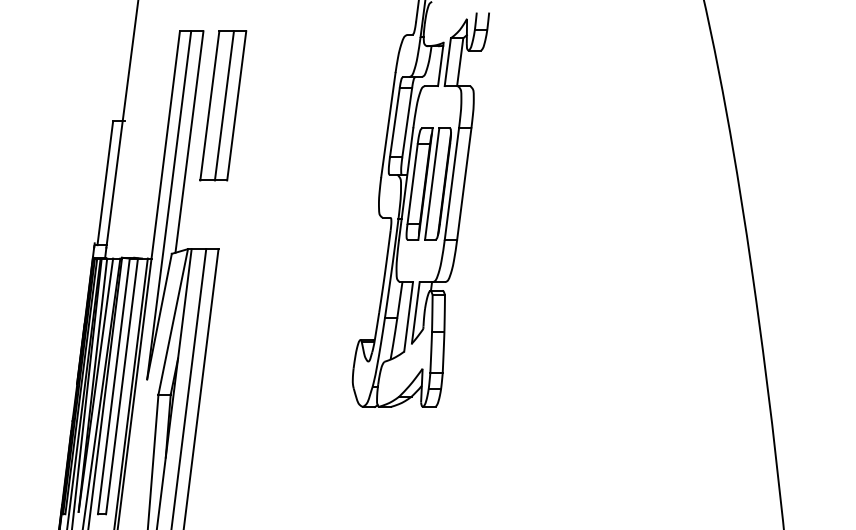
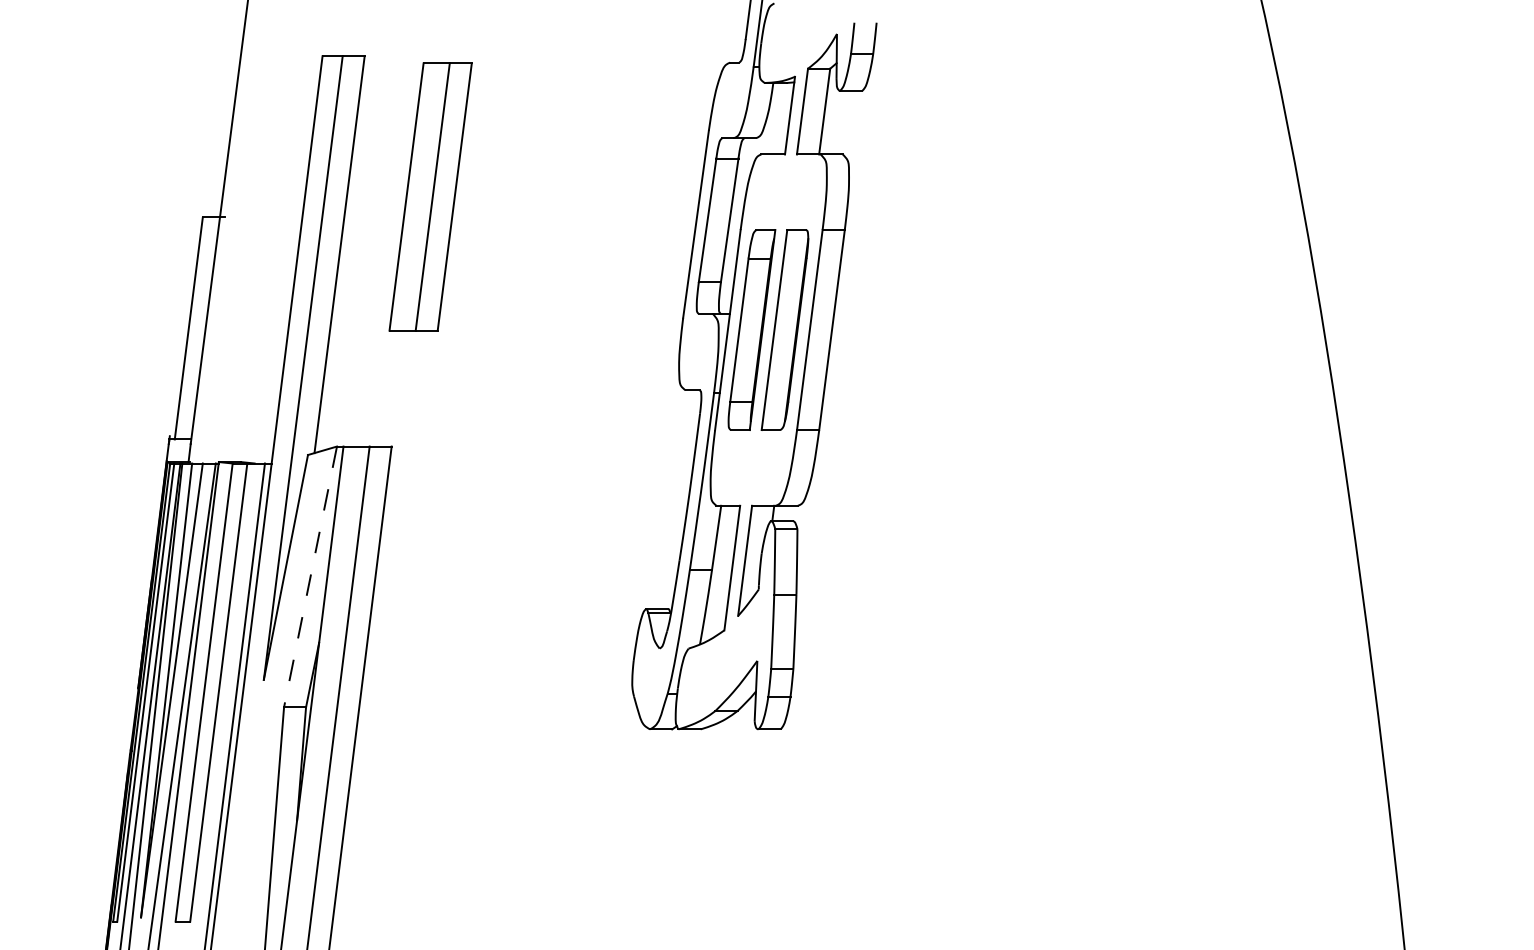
part: (223, 105) -> (431, 196), moved
line: (173, 322) -> (310, 578), solid -> dashed

